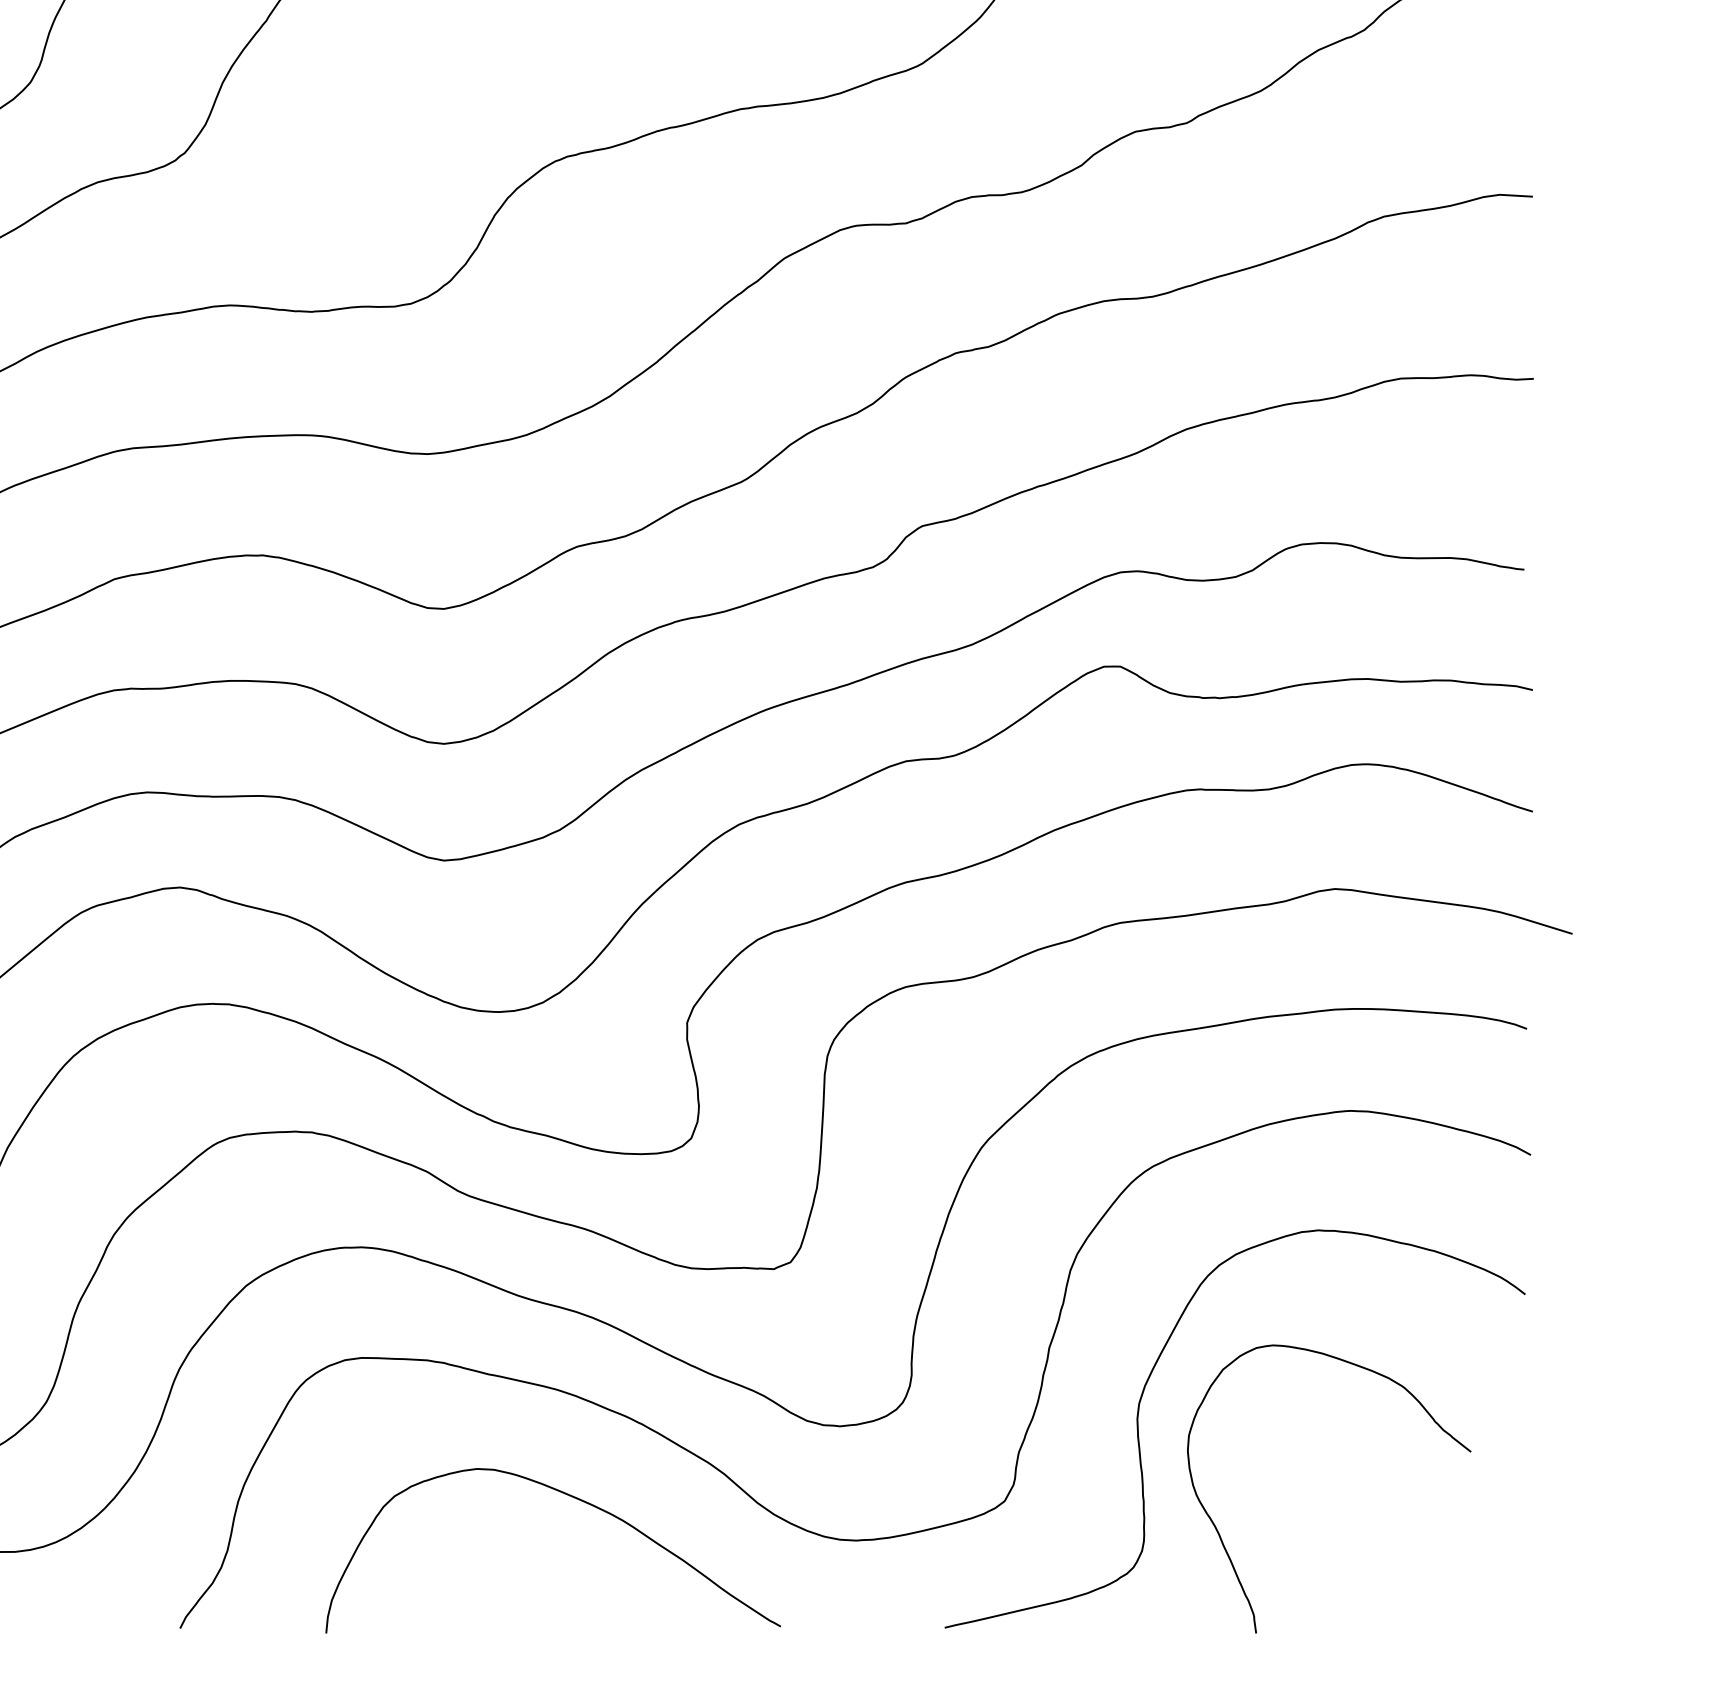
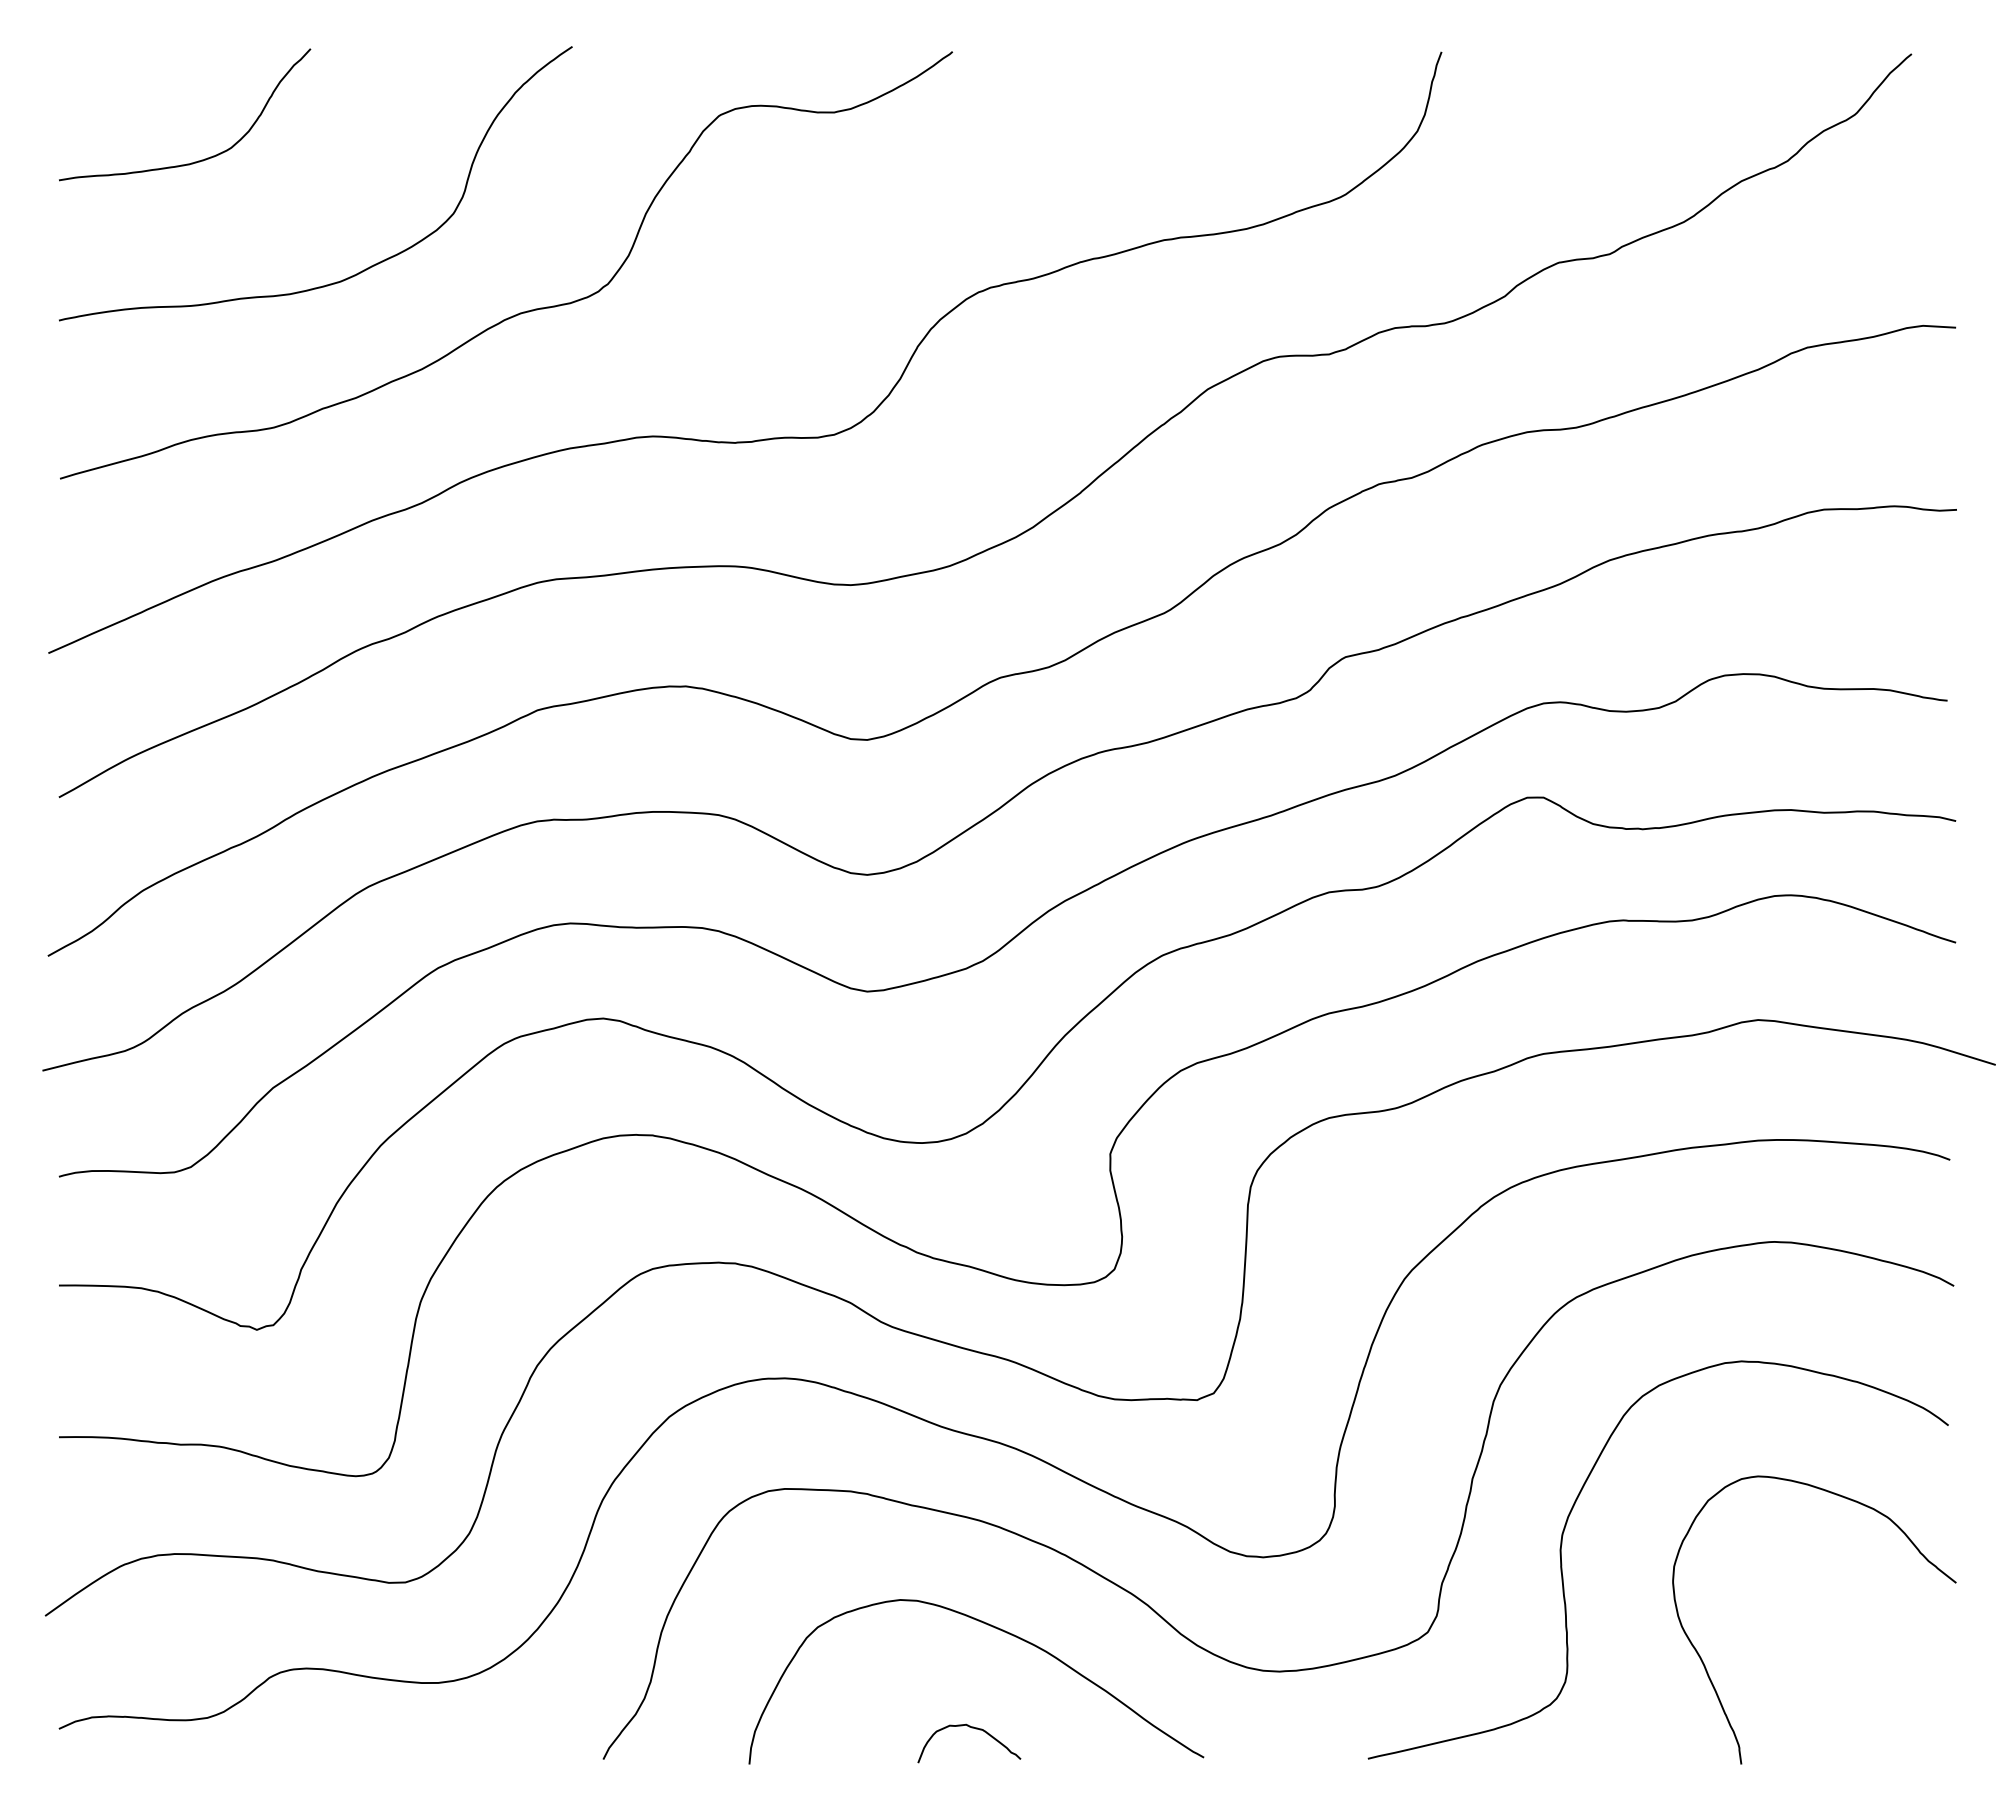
curve: (1220, 1534) -> (1705, 1665), moved
curve: (548, 1597) -> (971, 1728), added

